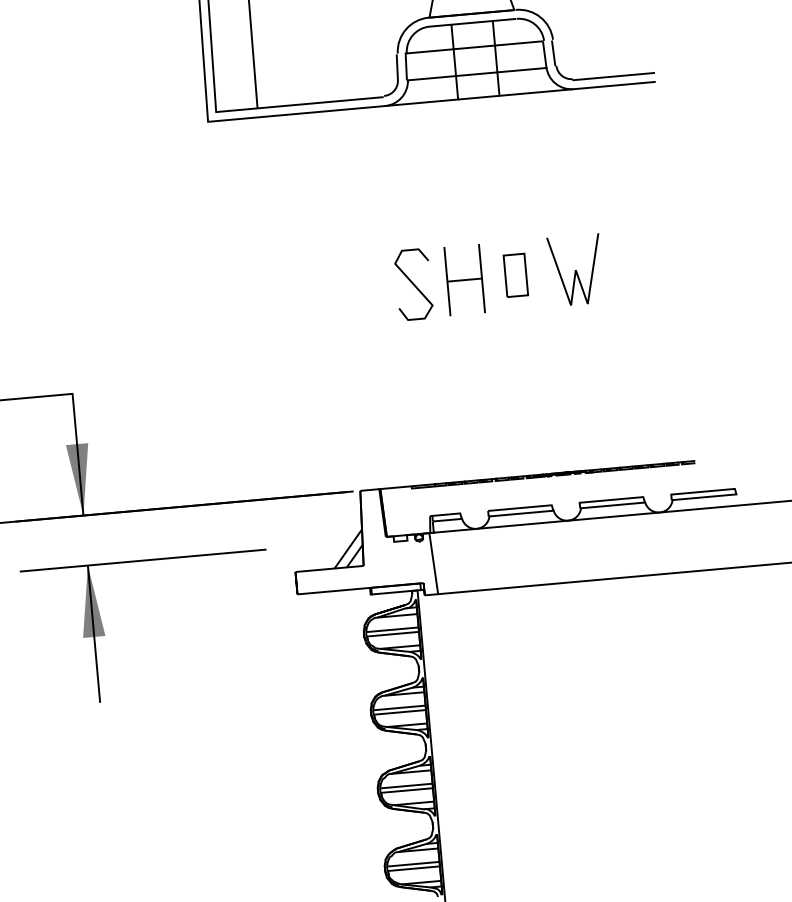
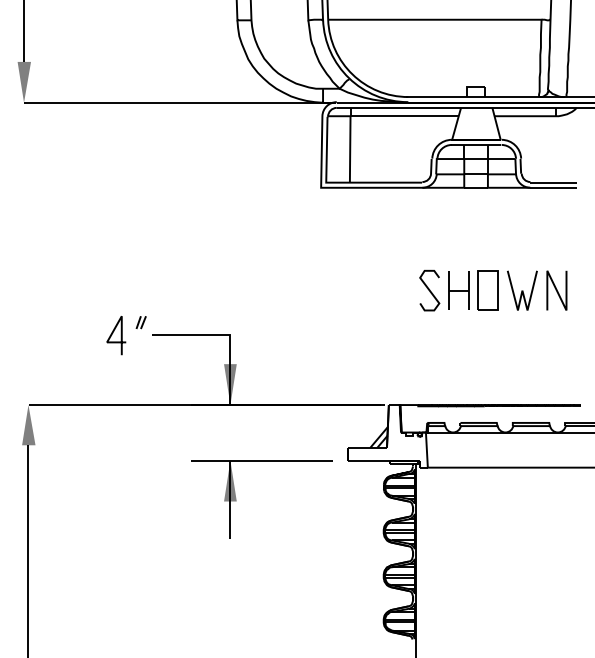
line: (635, 264) -> (556, 290), added
part: (514, 275) -> (487, 290), size x1.67
part: (104, 632) -> (236, 499), moved

